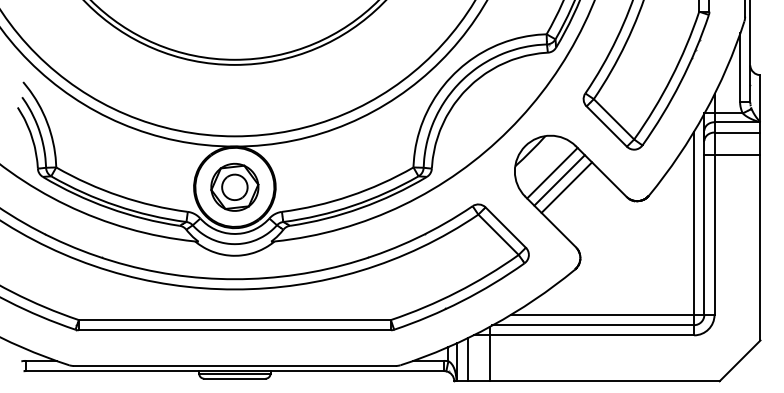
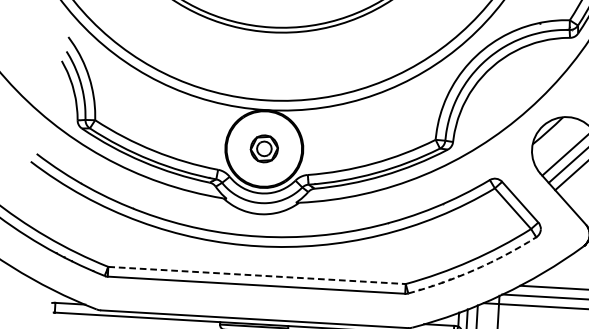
part: (234, 186) -> (264, 148), size x0.6
arc: (461, 301) -> (474, 270), solid -> dashed
line: (235, 320) -> (257, 275), solid -> dashed

